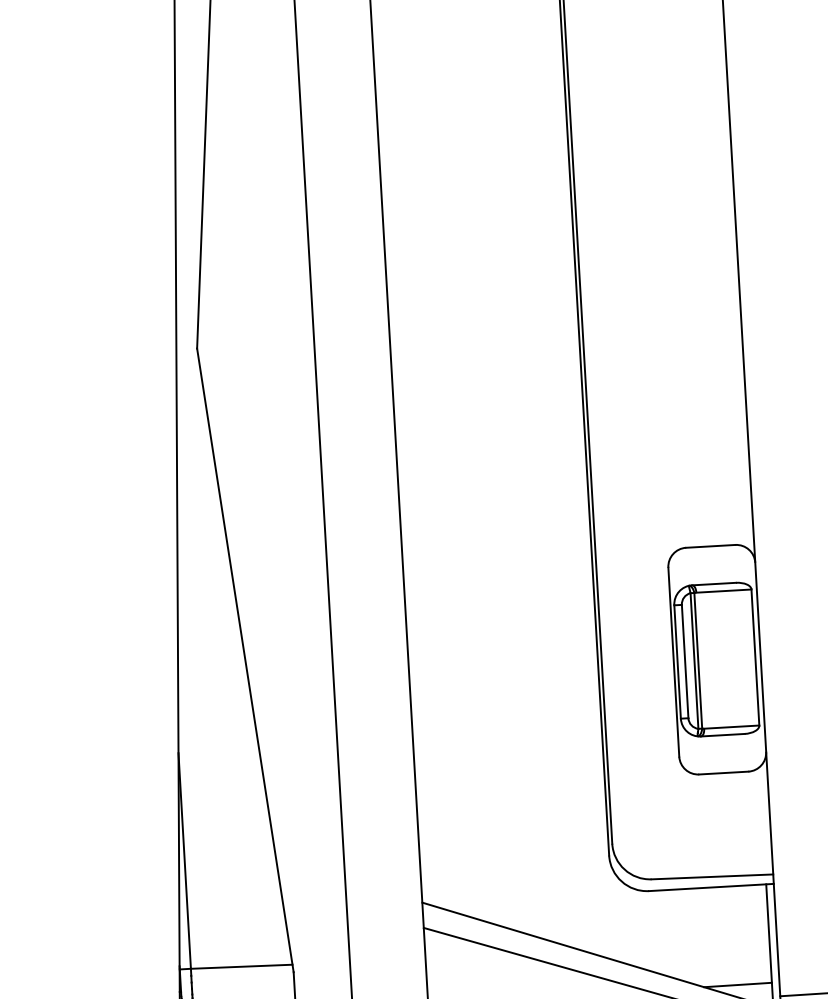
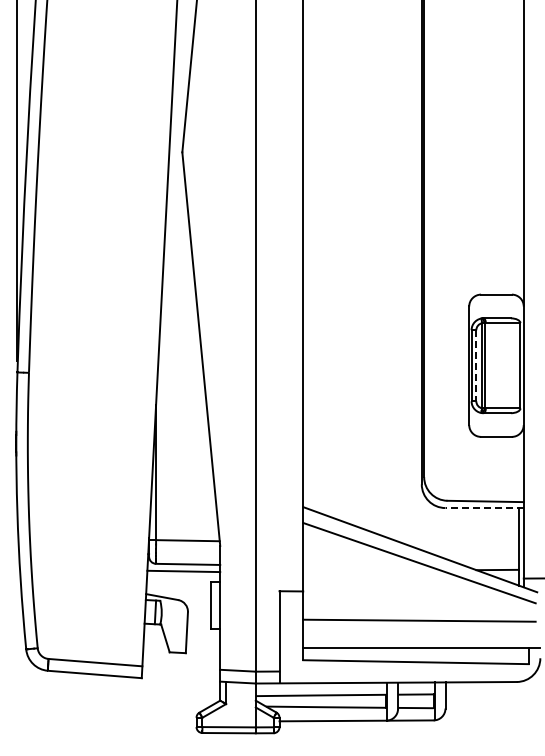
line: (685, 661) -> (476, 365), solid -> dashed
line: (711, 888) -> (484, 508), solid -> dashed

